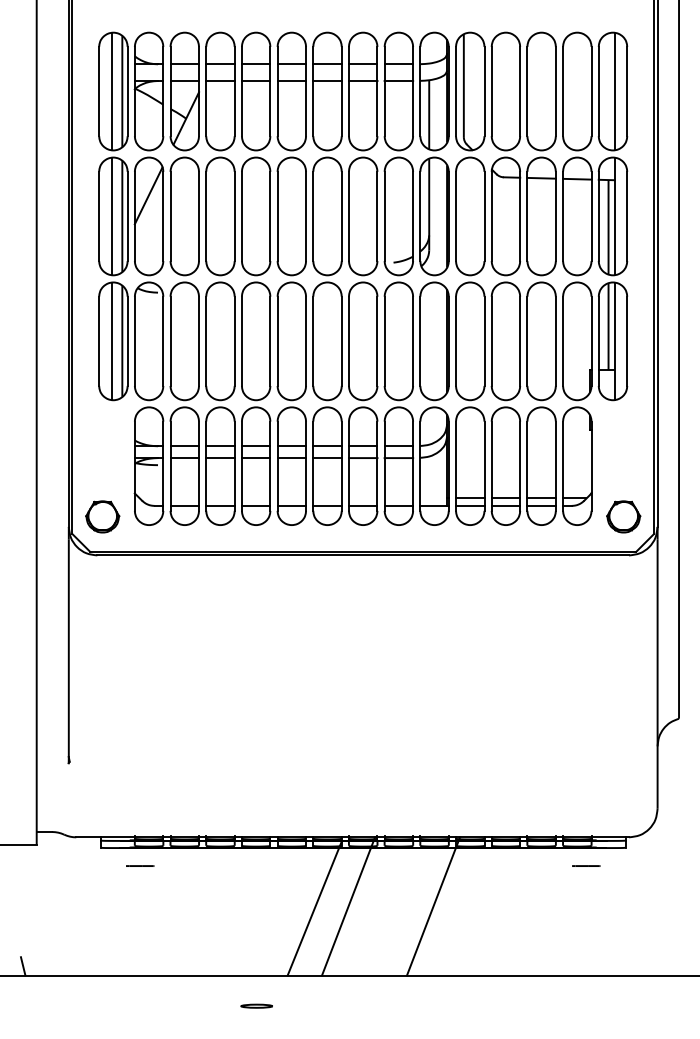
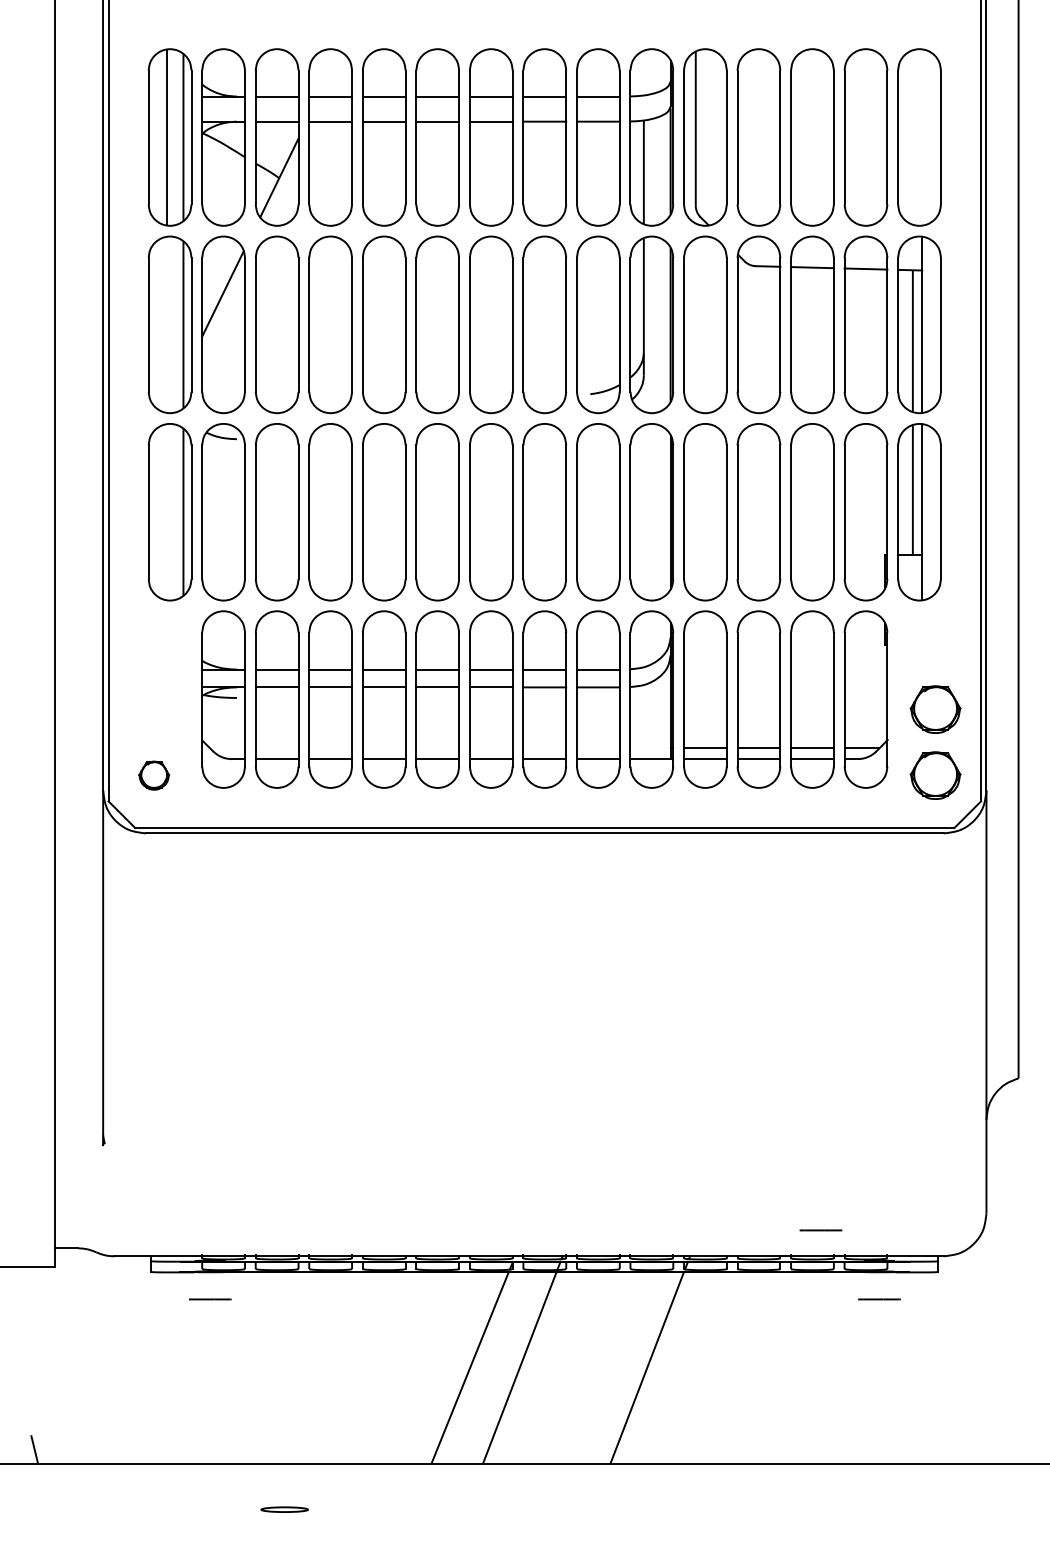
line: (614, 91) -> (921, 137), removed
line: (111, 215) -> (167, 323), removed
line: (111, 340) -> (167, 510), removed
part: (623, 472) -> (935, 708), added
part: (102, 516) -> (153, 774), size x0.6
line: (547, 819) -> (821, 1229), added
part: (256, 1005) -> (284, 1508), moved

